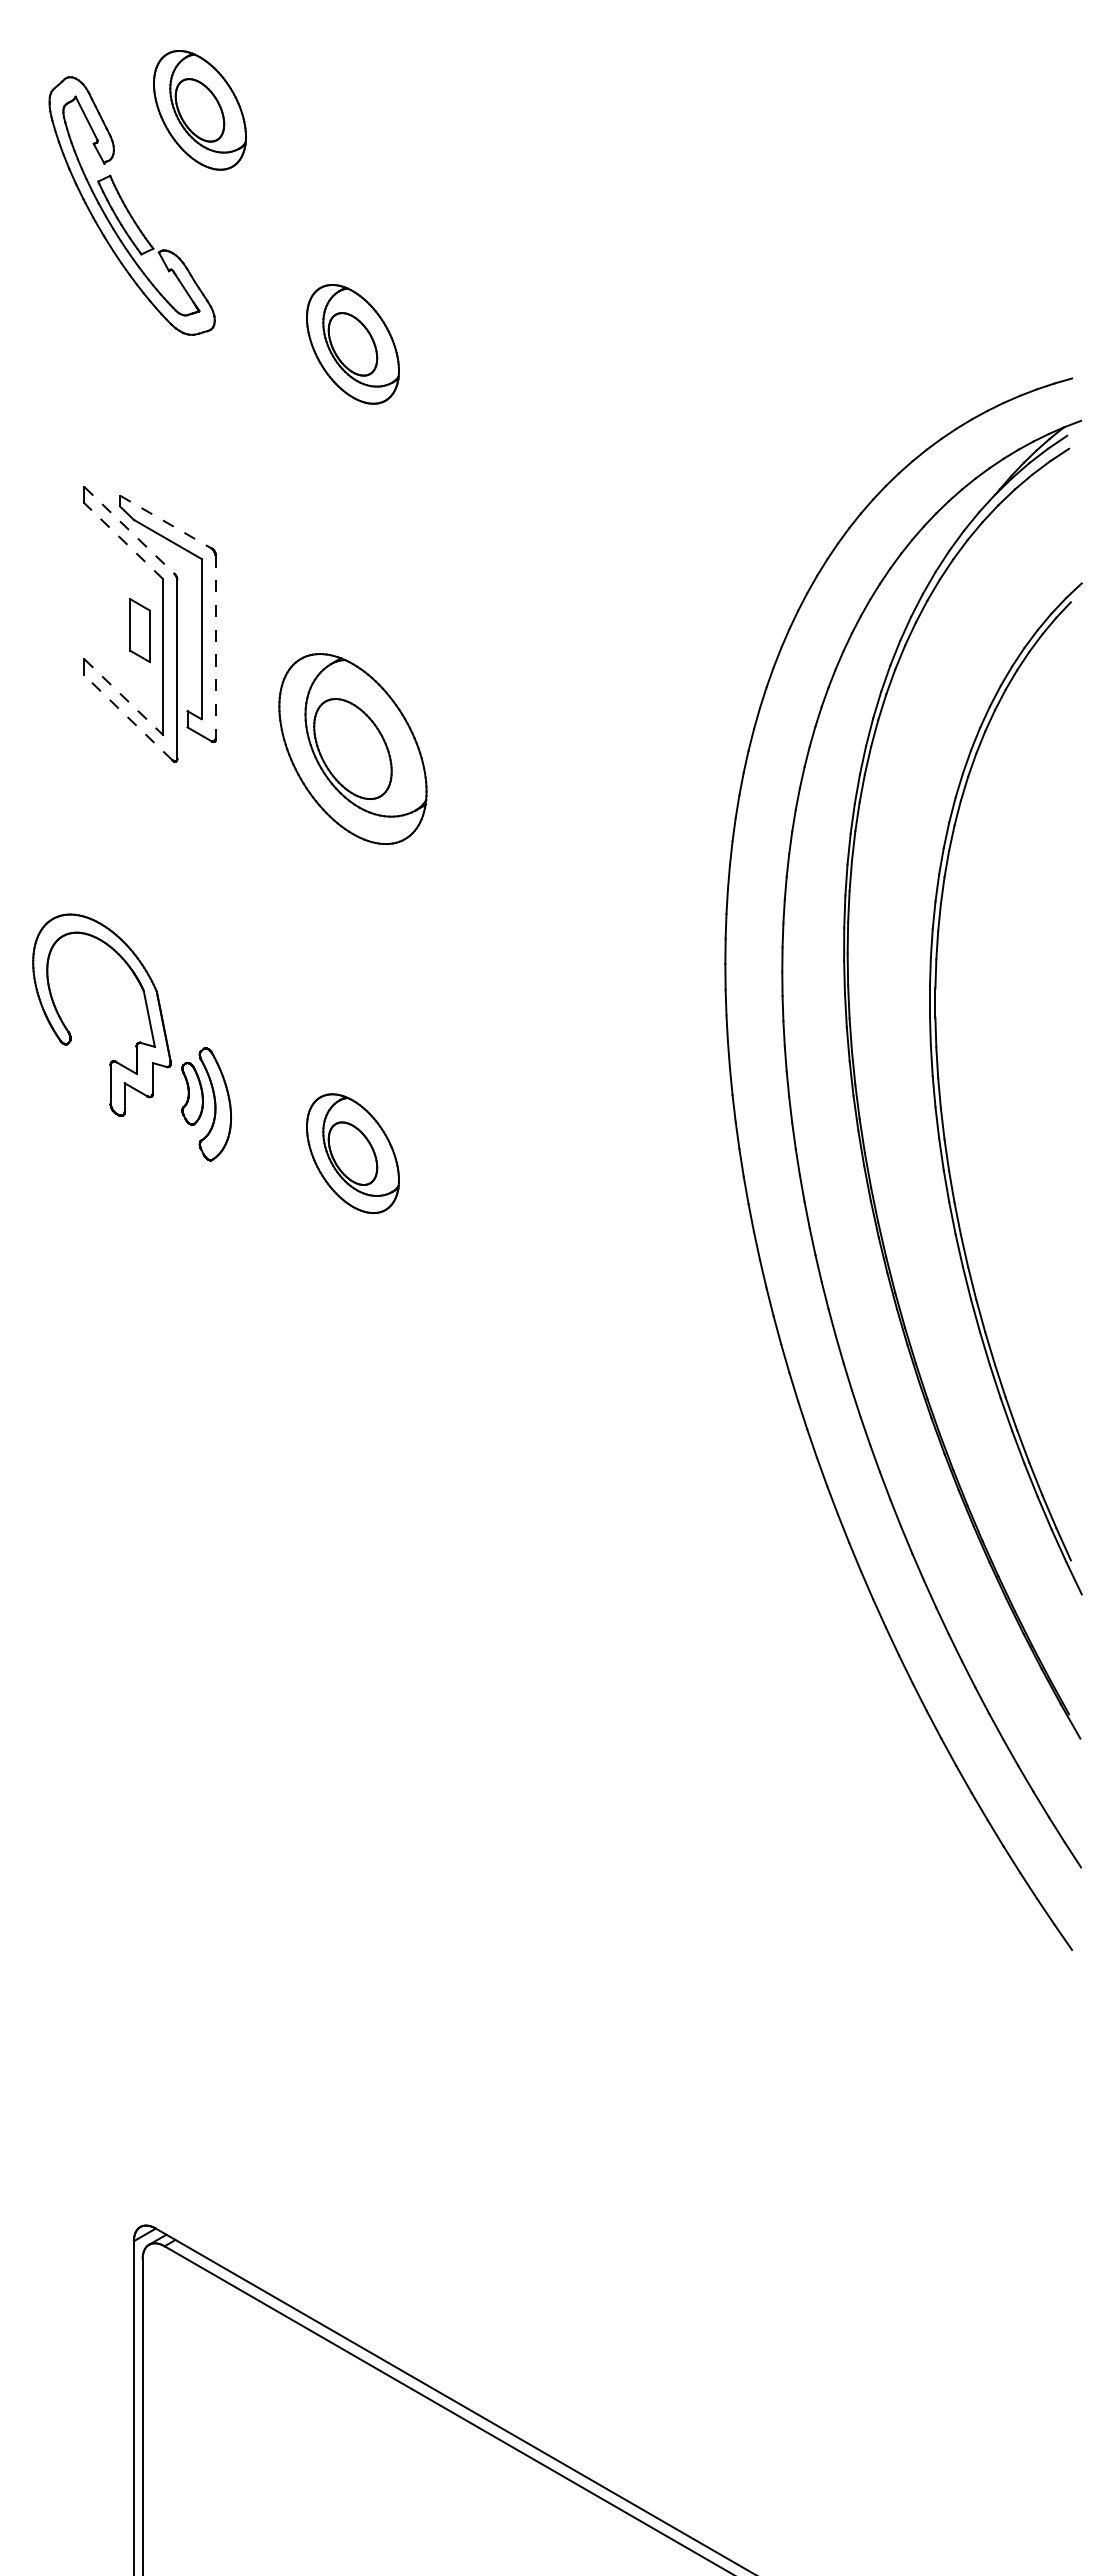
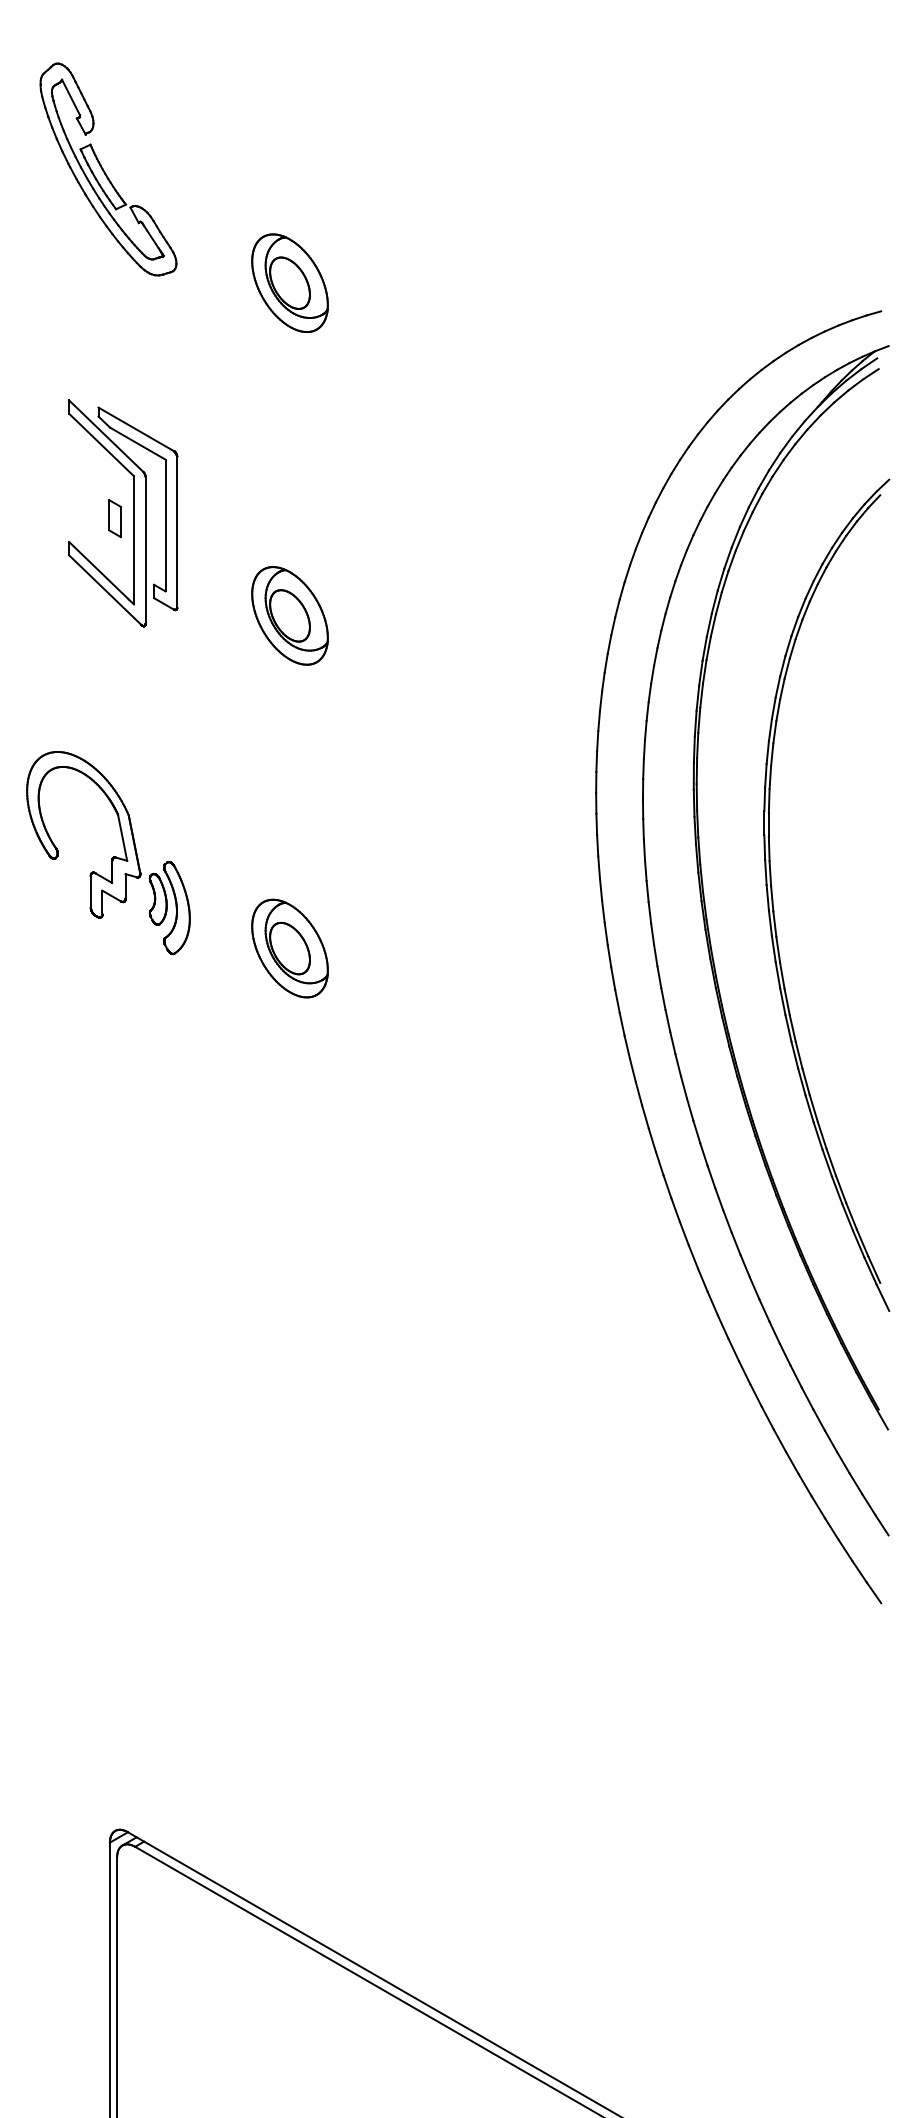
part: (199, 110) -> (163, 90), removed
line: (166, 522) -> (136, 429), dashed -> solid
line: (129, 530) -> (106, 436), dashed -> solid
line: (123, 541) -> (101, 445), dashed -> solid
part: (140, 630) -> (115, 518), size x0.71
line: (215, 647) -> (177, 532), dashed -> solid
line: (120, 694) -> (98, 571), dashed -> solid
line: (127, 717) -> (104, 589), dashed -> solid
part: (352, 748) -> (289, 615), size x0.62

